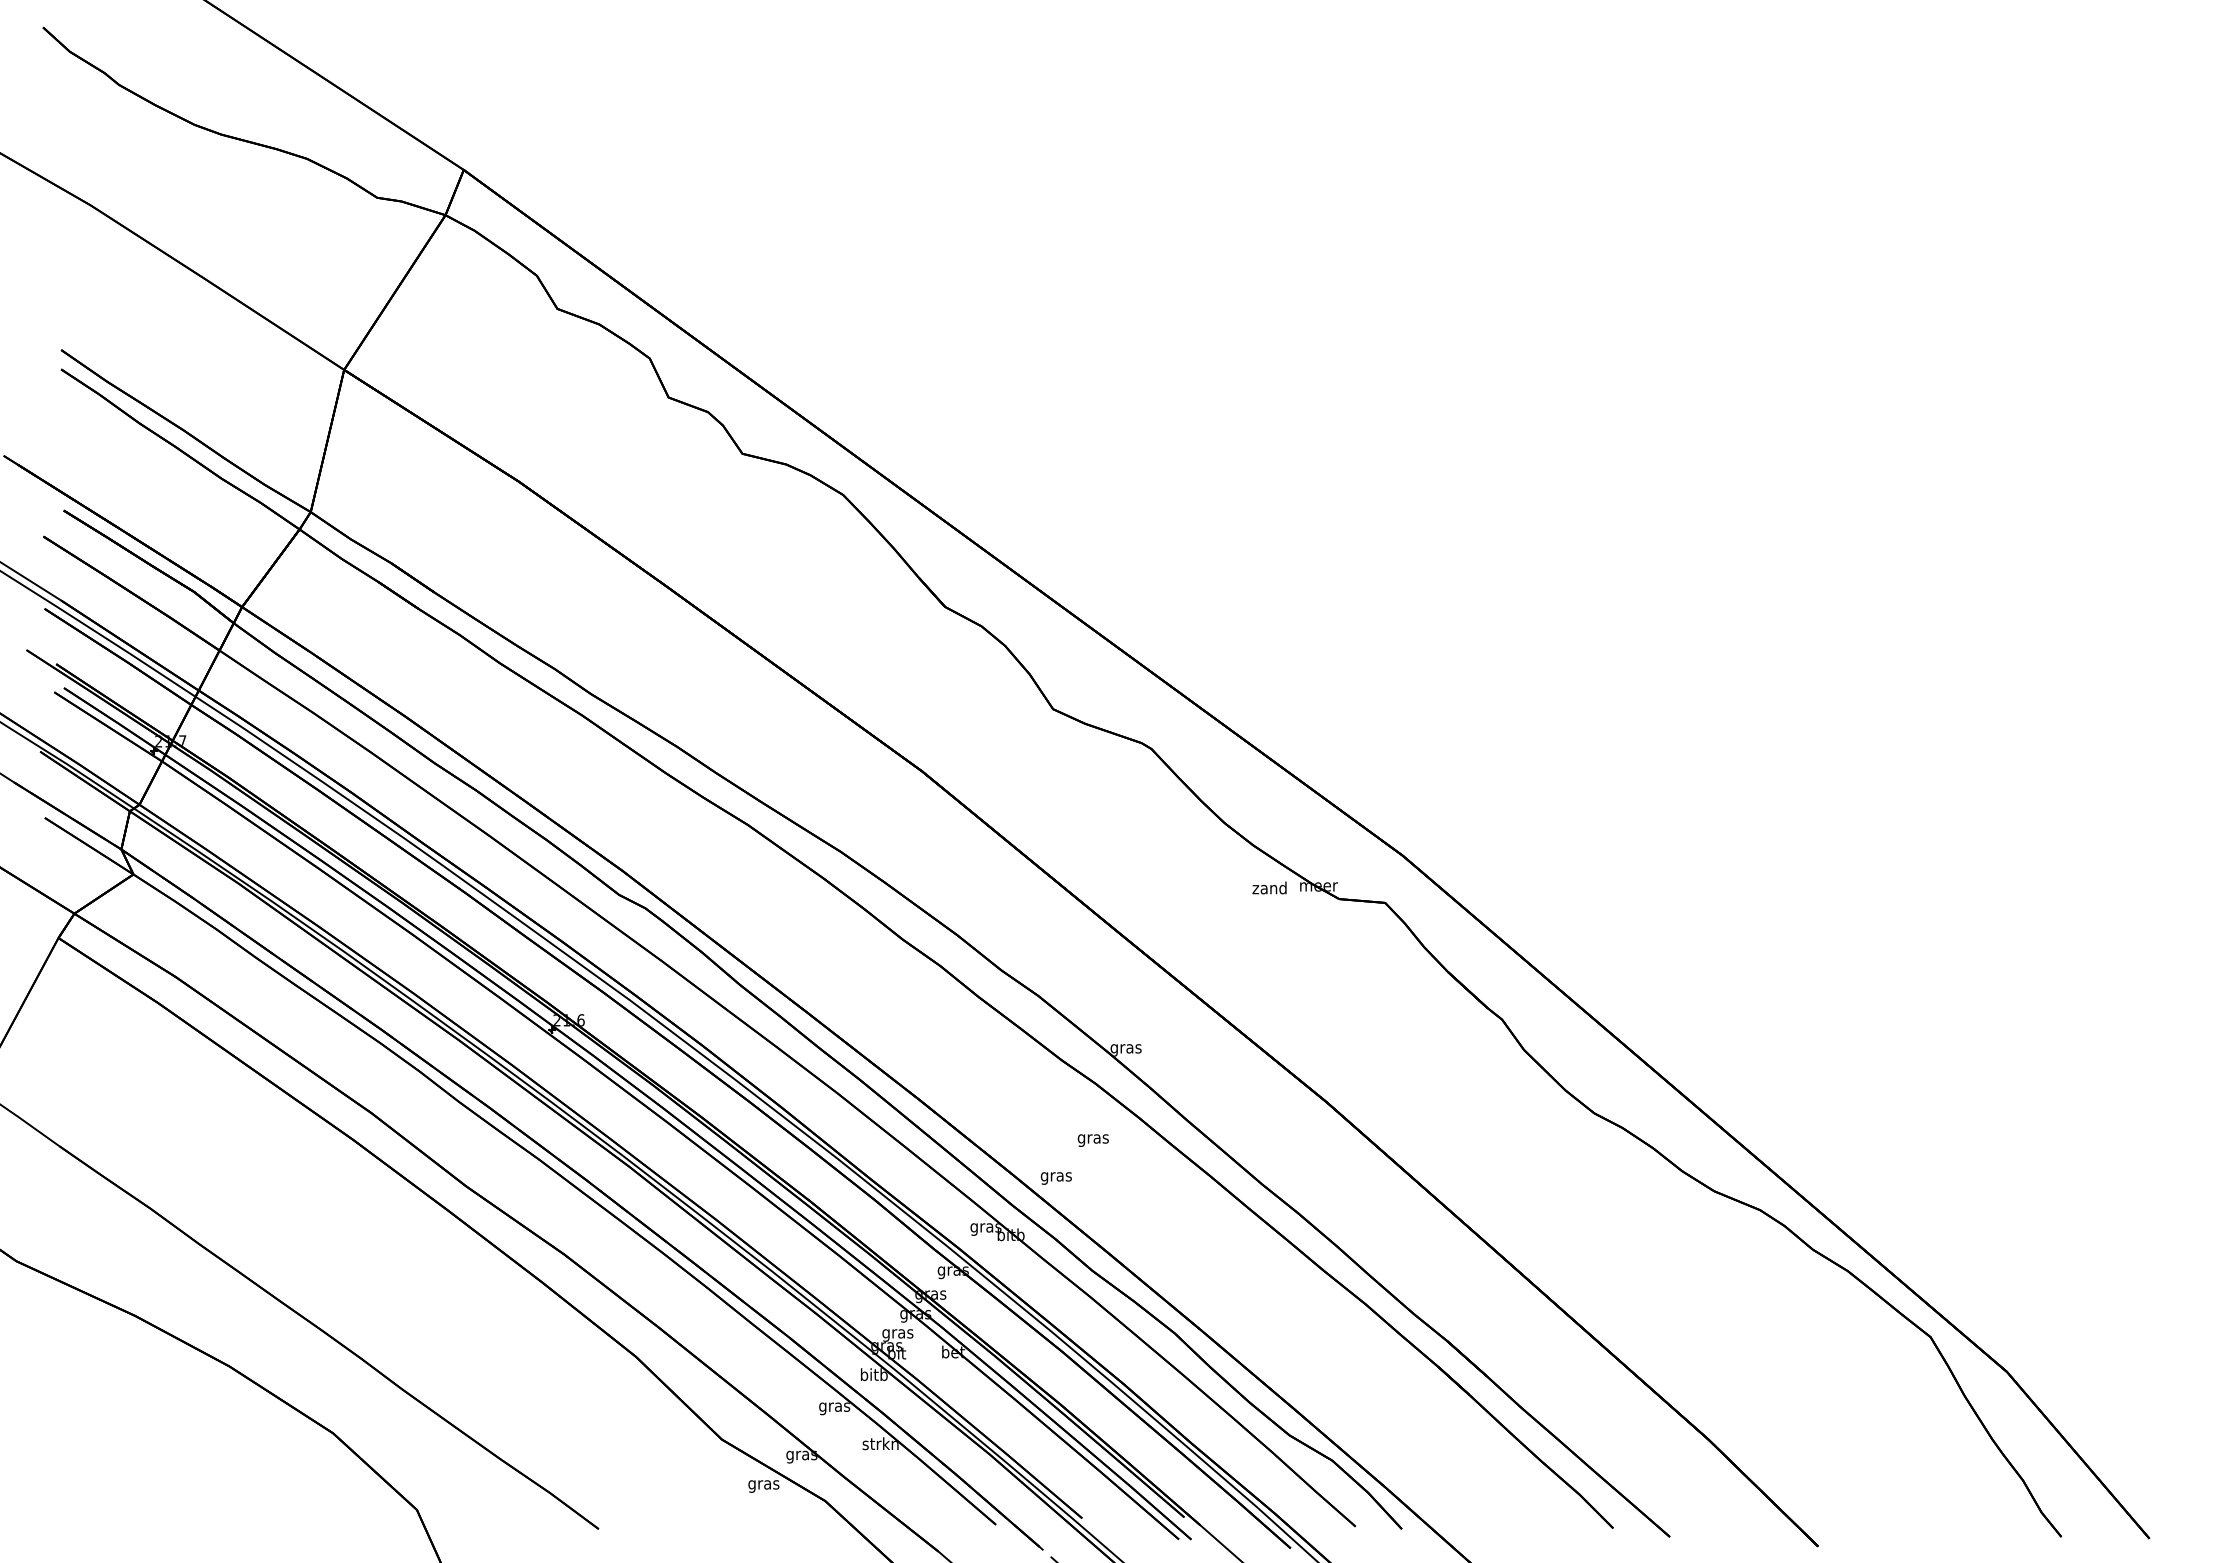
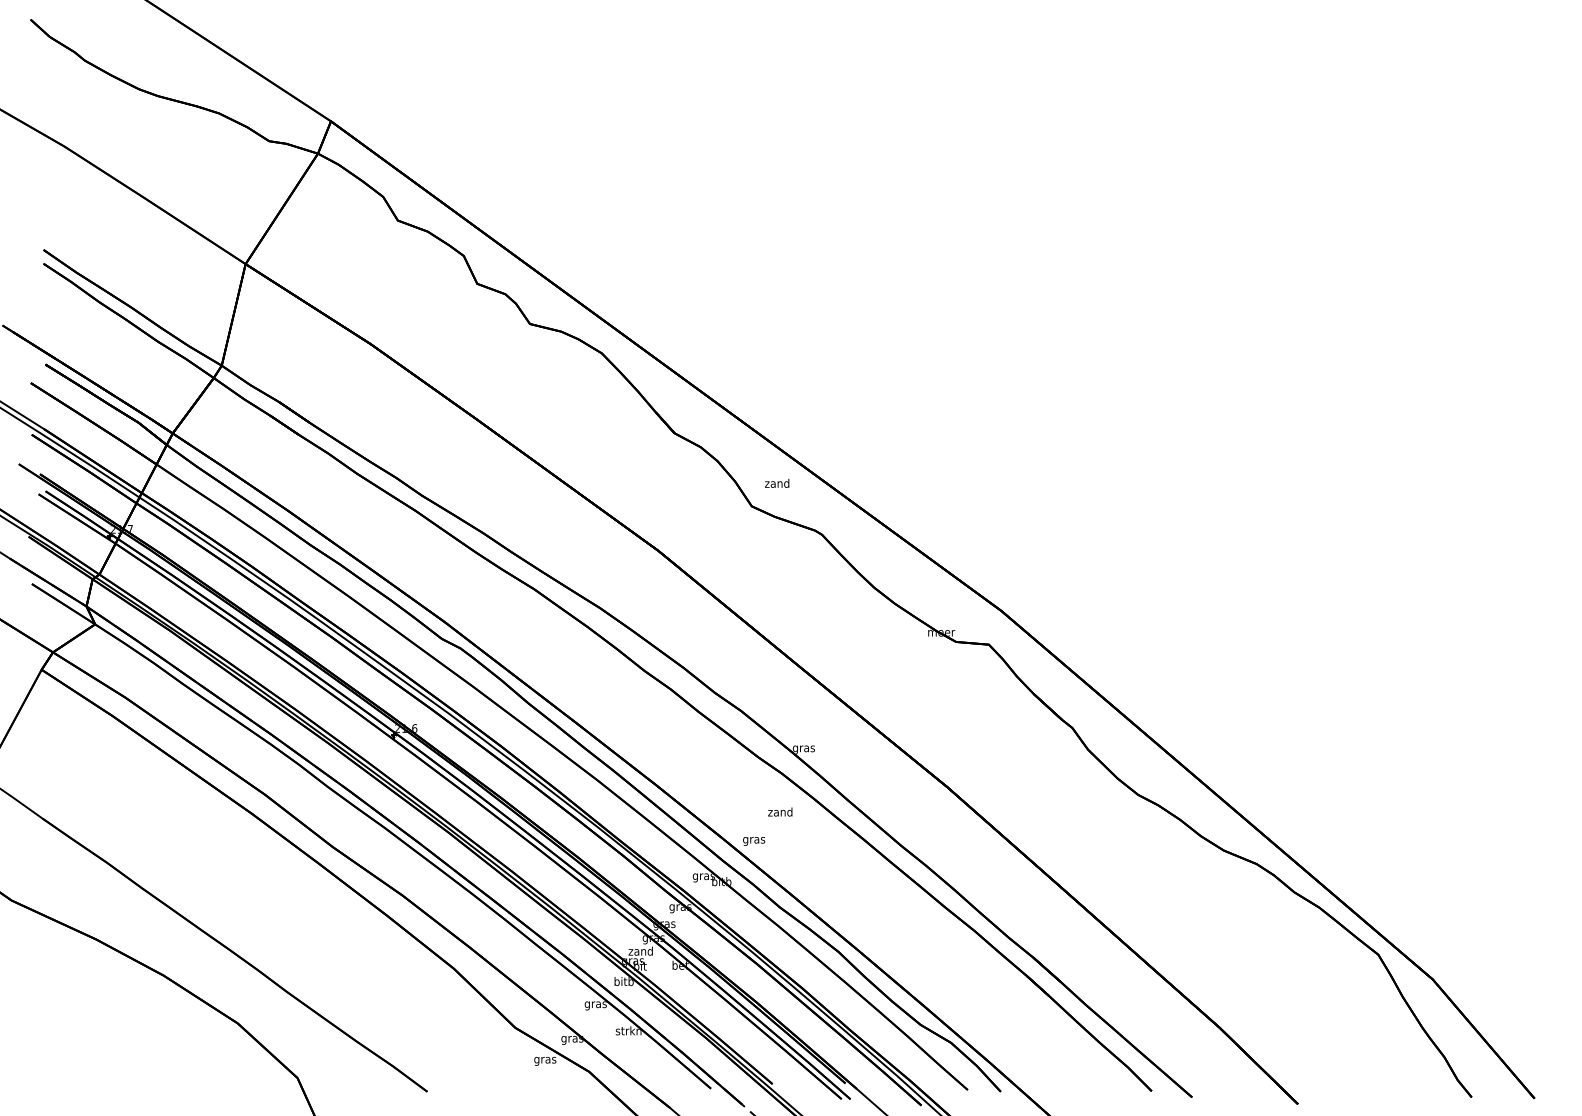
text: (1269, 887) -> (777, 483), moved
text: (1092, 1138) -> (779, 812), gras -> zand
text: (897, 1333) -> (640, 952), gras -> zand

